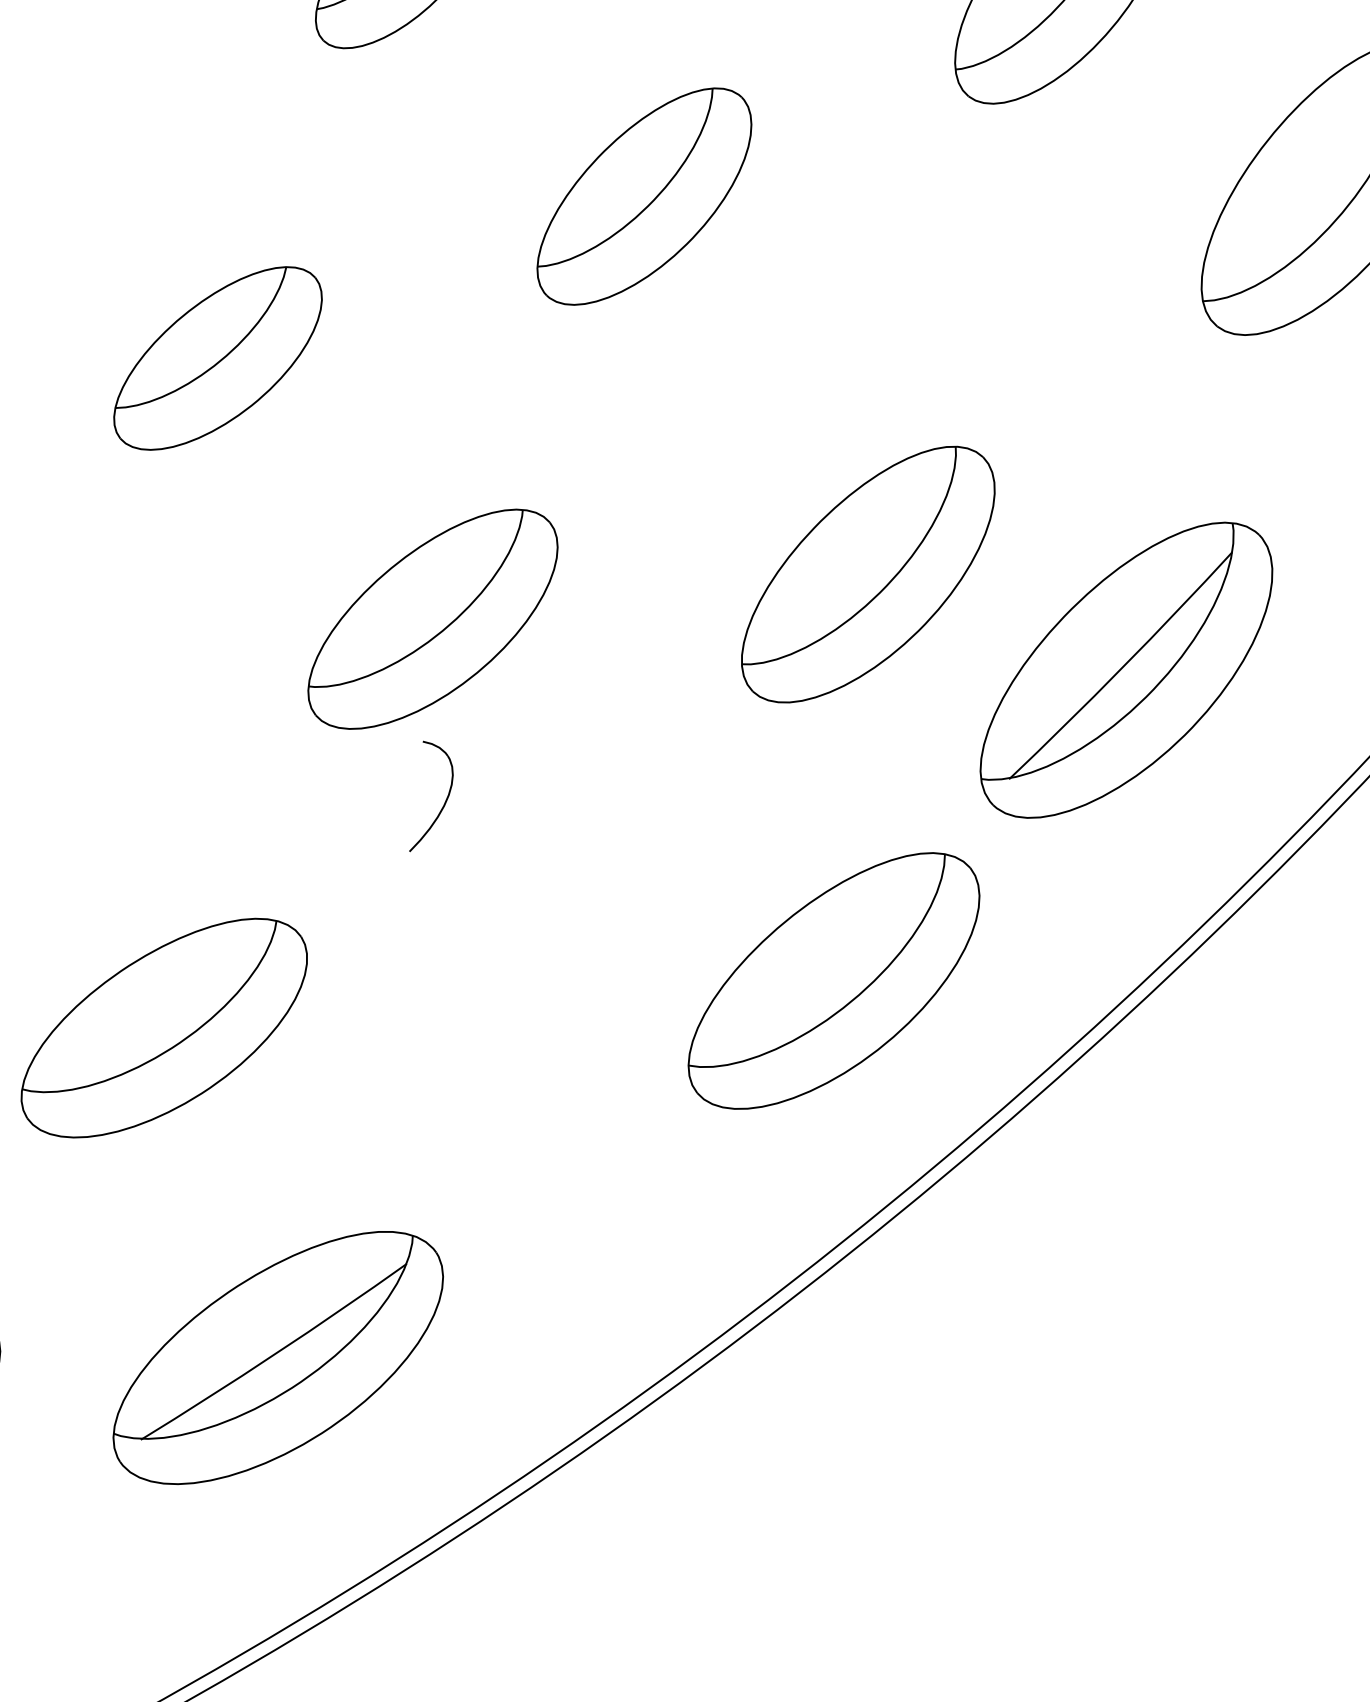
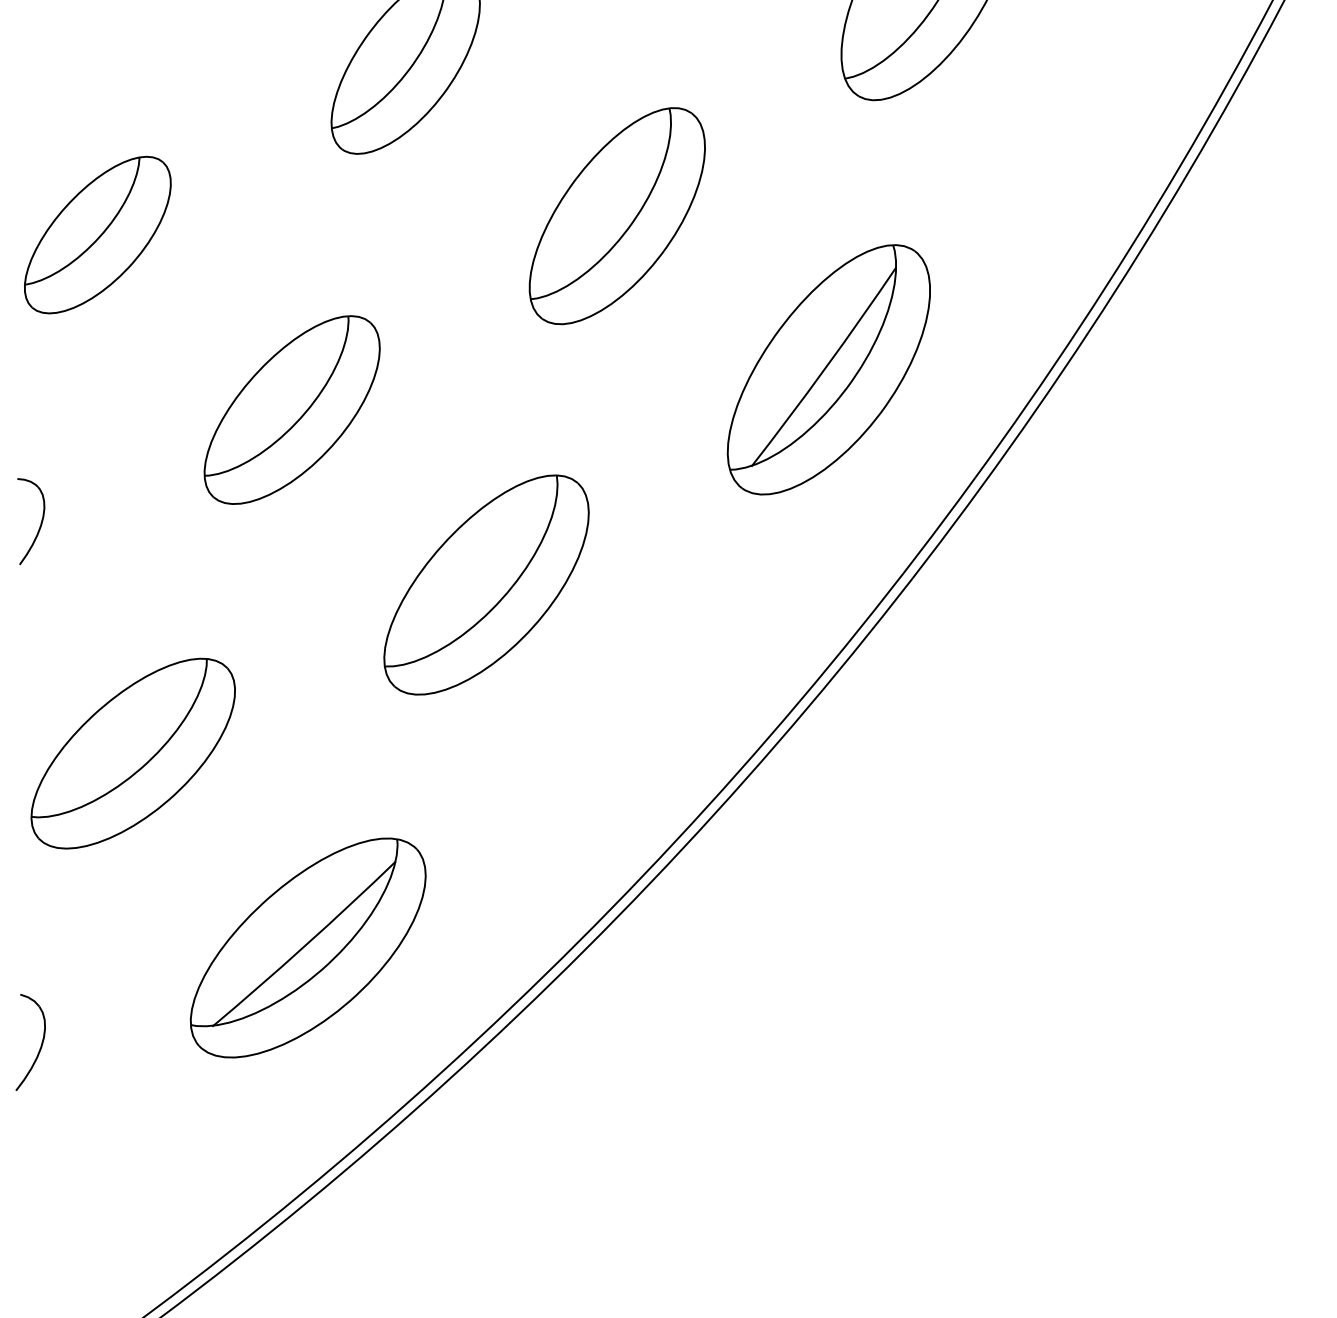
part: (867, 574) -> (616, 216), moved
part: (443, 802) -> (40, 523), moved
part: (834, 980) -> (486, 584), moved
part: (277, 1356) -> (307, 947), moved

